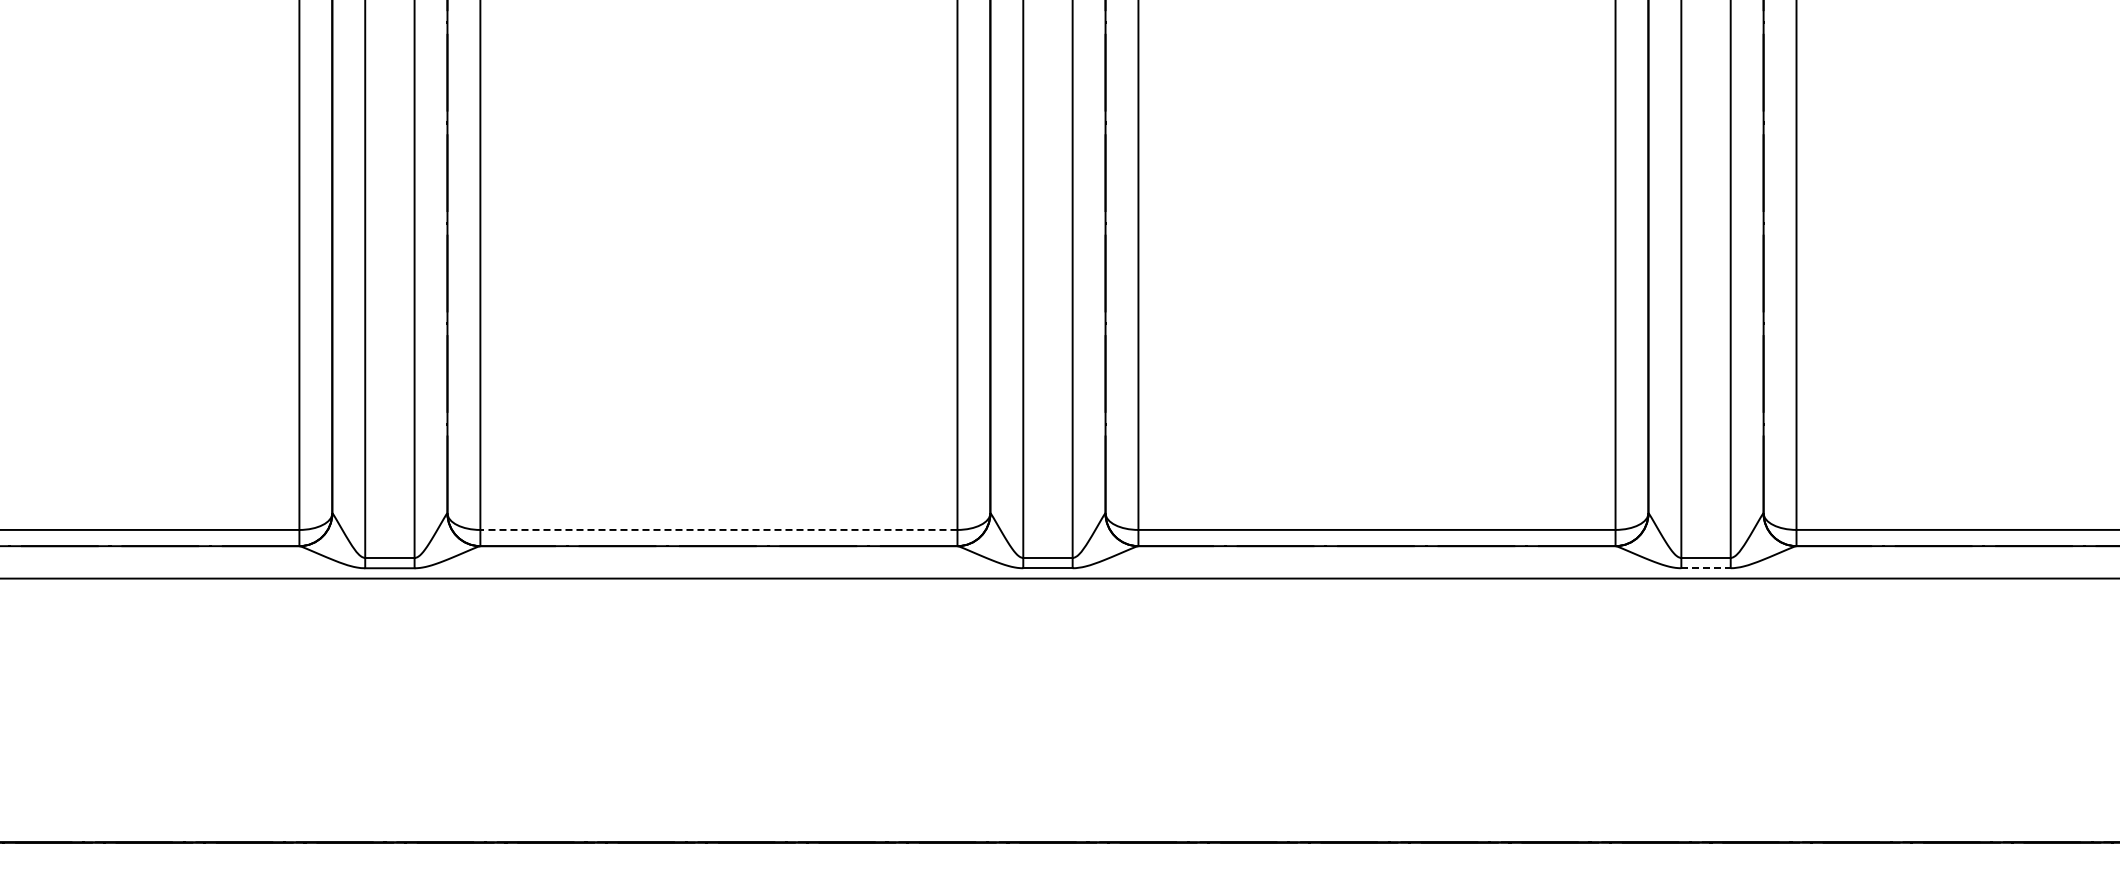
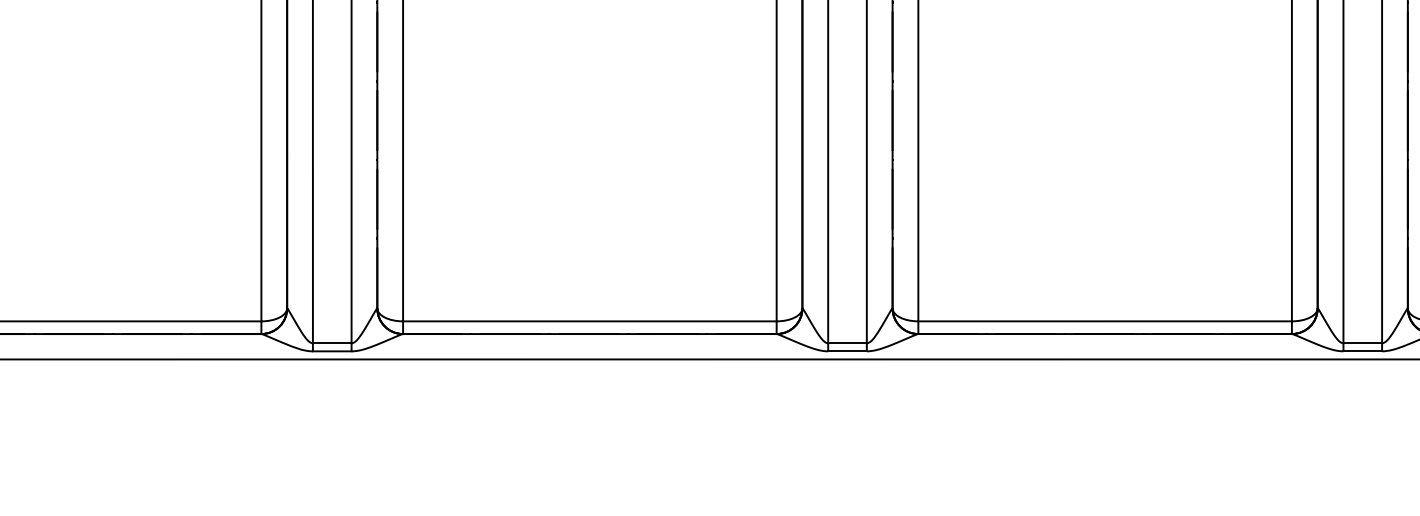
line: (718, 529) -> (589, 321), dashed -> solid
line: (1706, 568) -> (1363, 351), dashed -> solid

